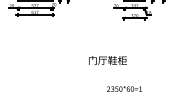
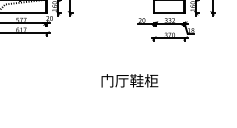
text: (107, 60) -> (129, 80), moved

